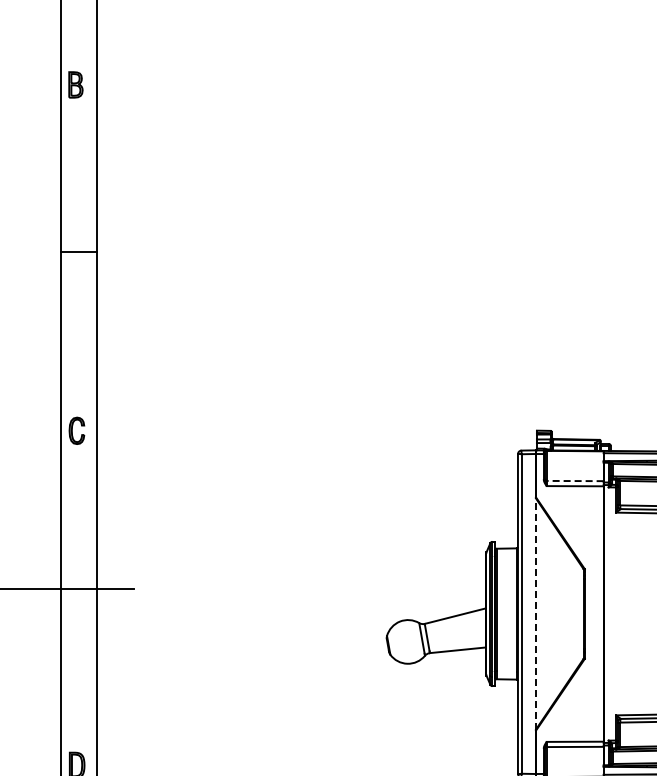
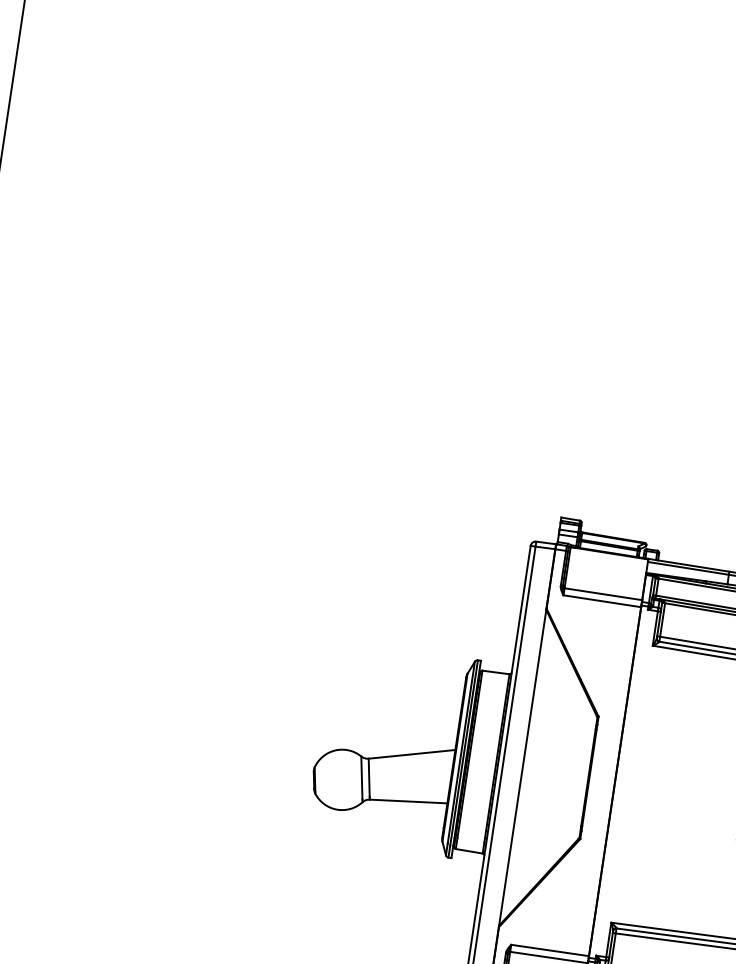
line: (574, 481) -> (602, 594), dashed -> solid
line: (536, 614) -> (523, 768), dashed -> solid

